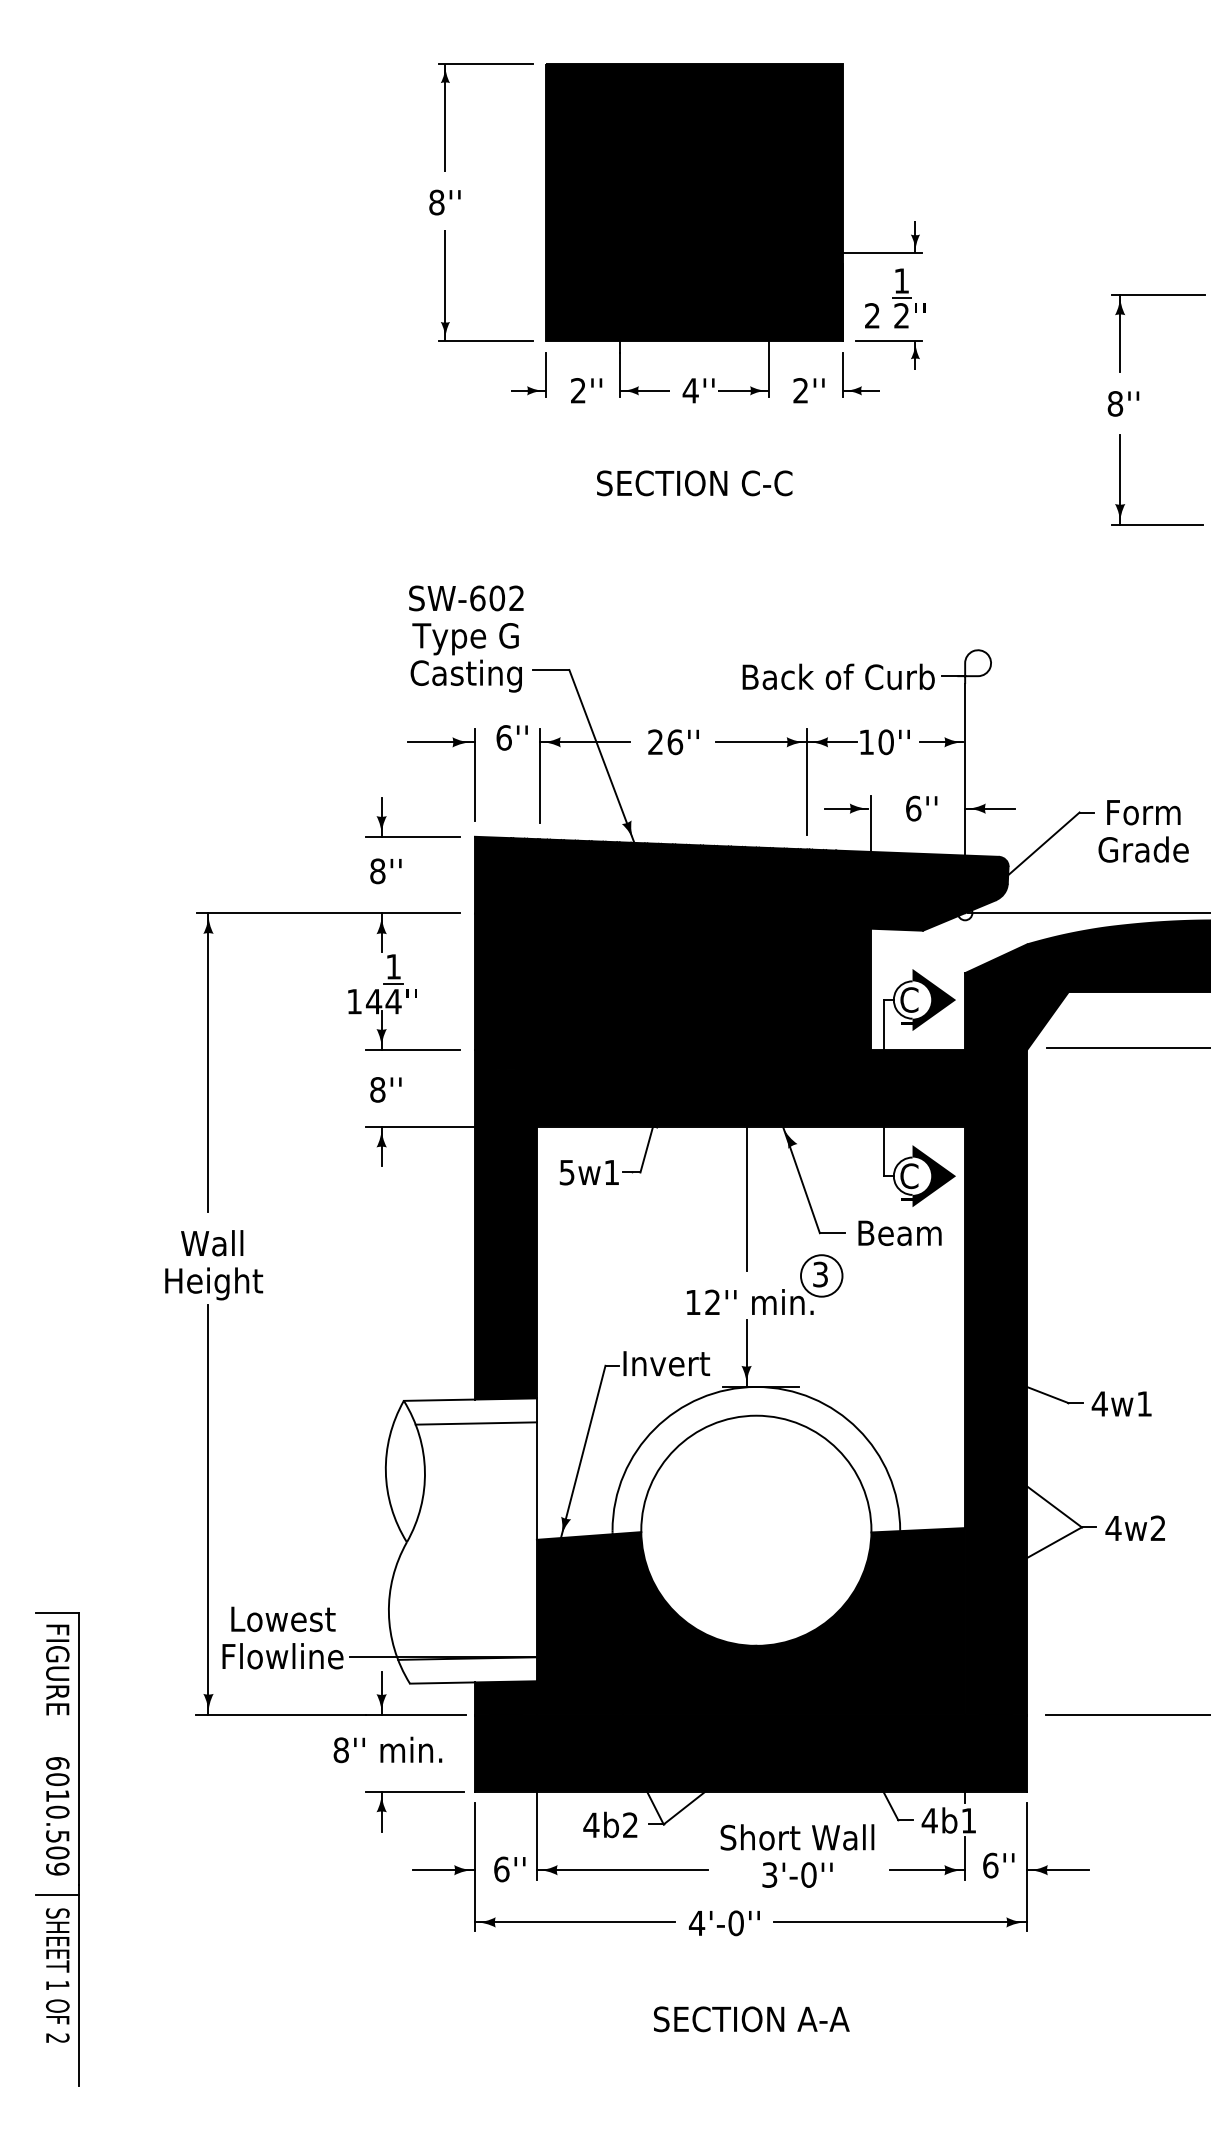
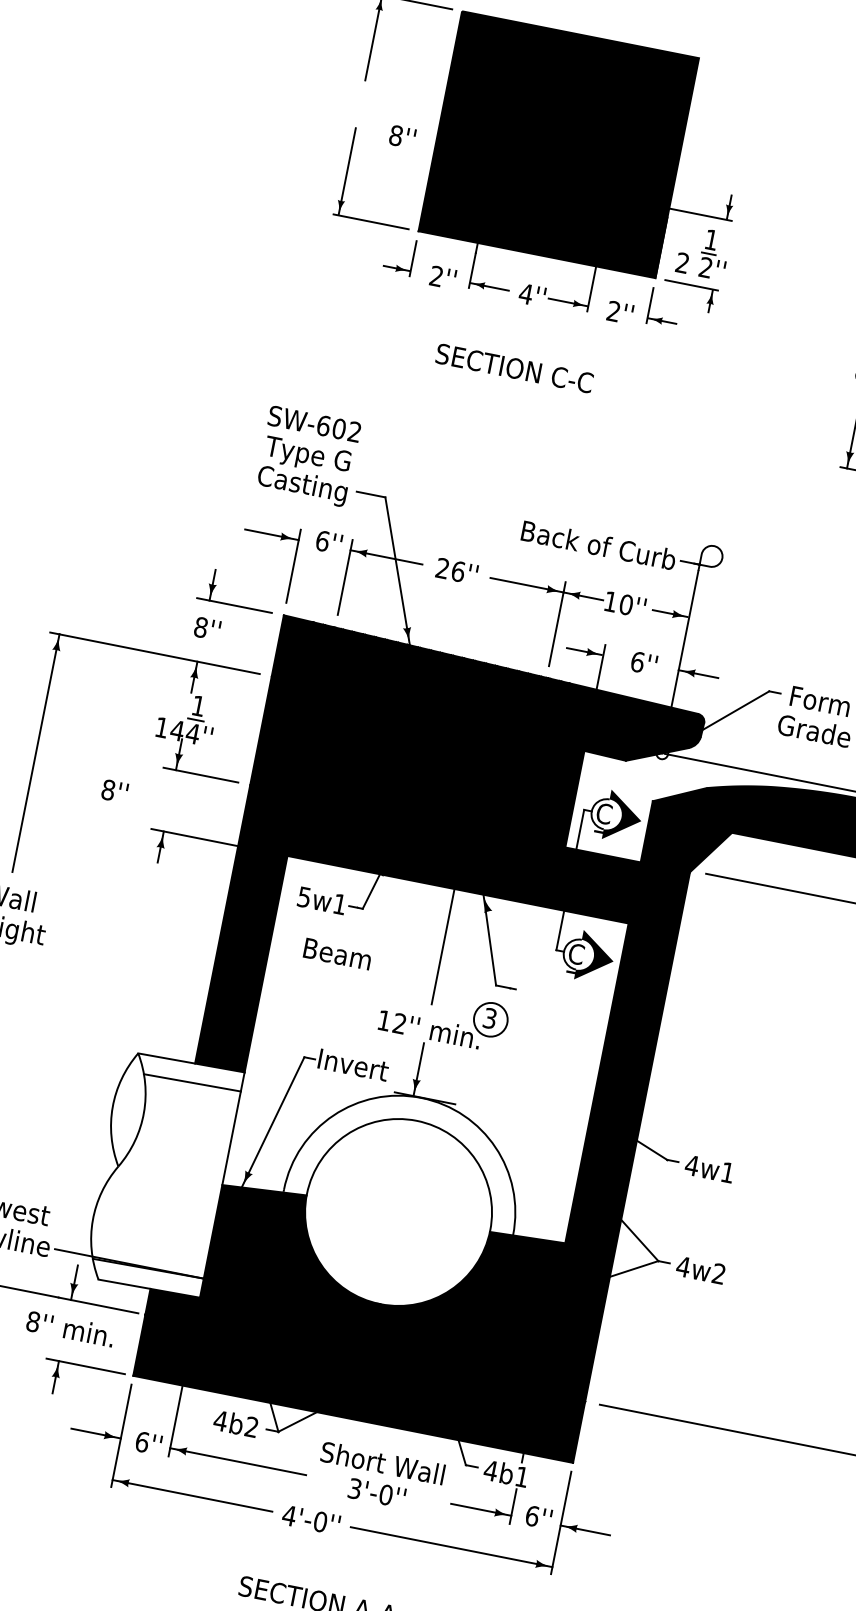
text: (444, 202) -> (402, 136), moved
text: (385, 1089) -> (114, 790), moved
text: (899, 1232) -> (337, 953), moved

